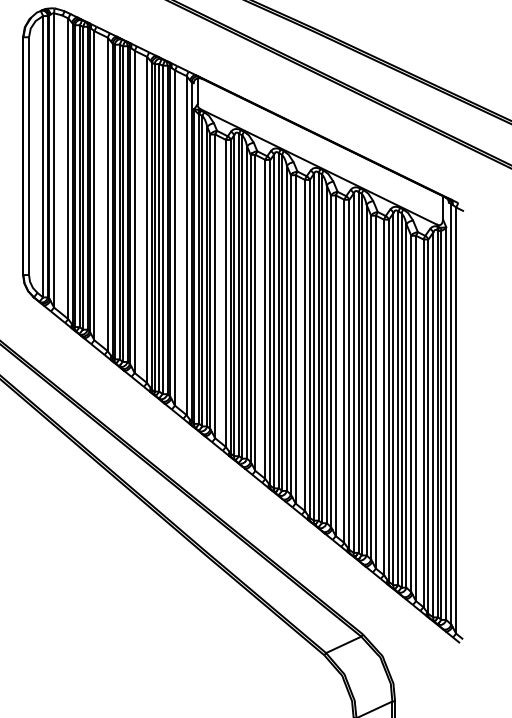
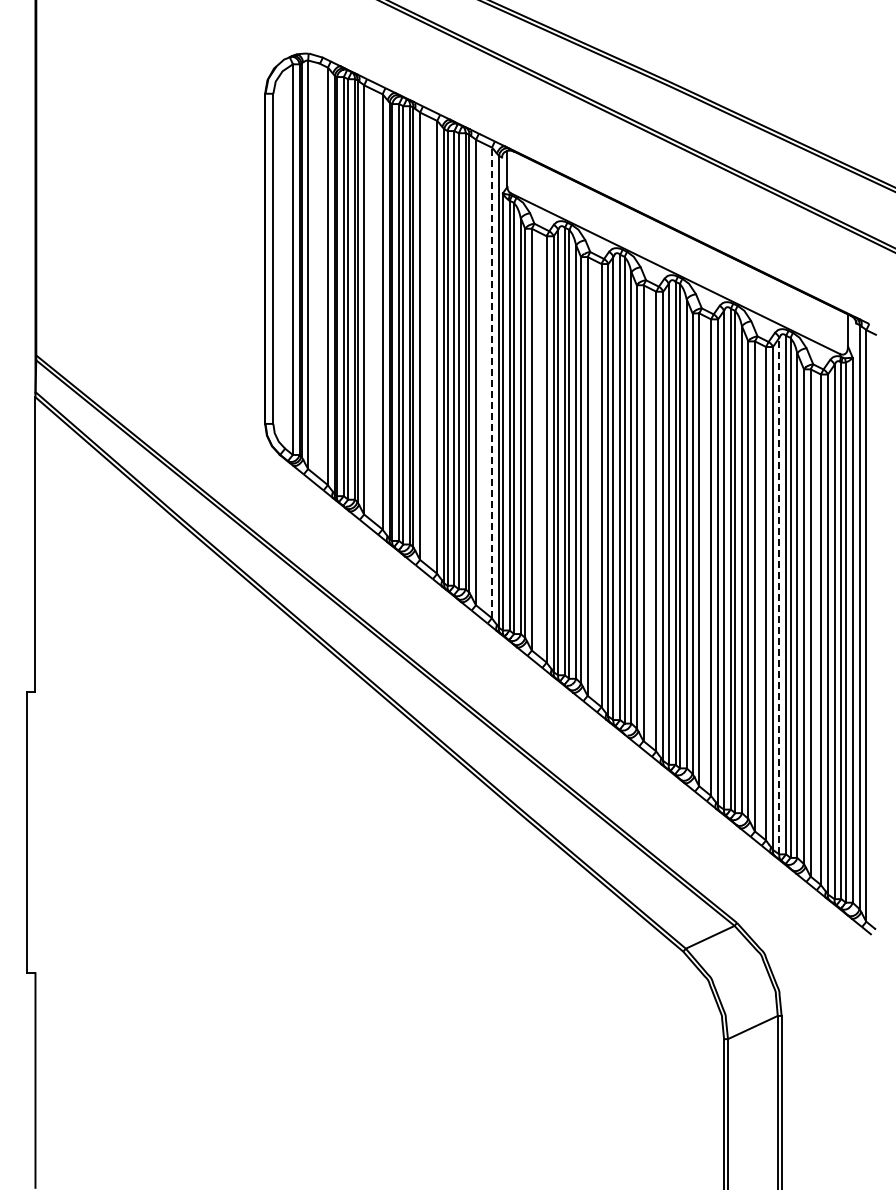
line: (186, 245) -> (491, 382), solid -> dashed
line: (393, 398) -> (779, 595), solid -> dashed

